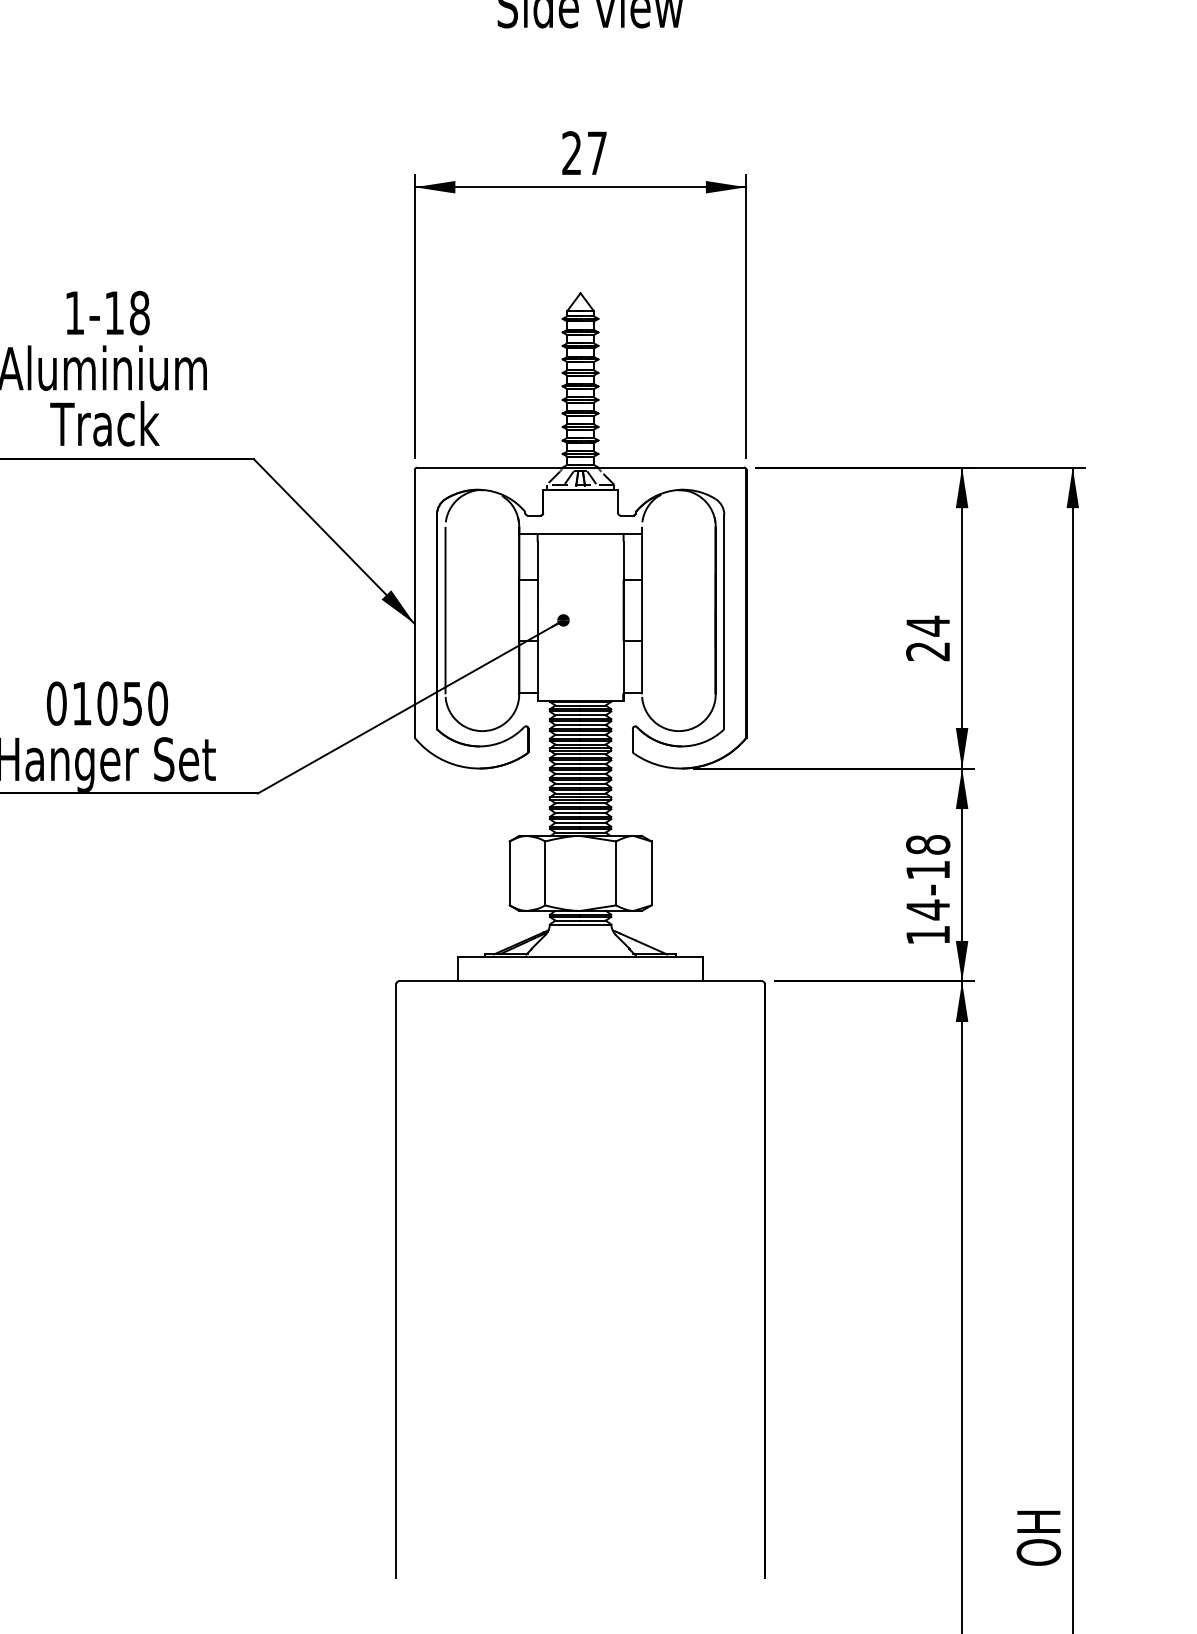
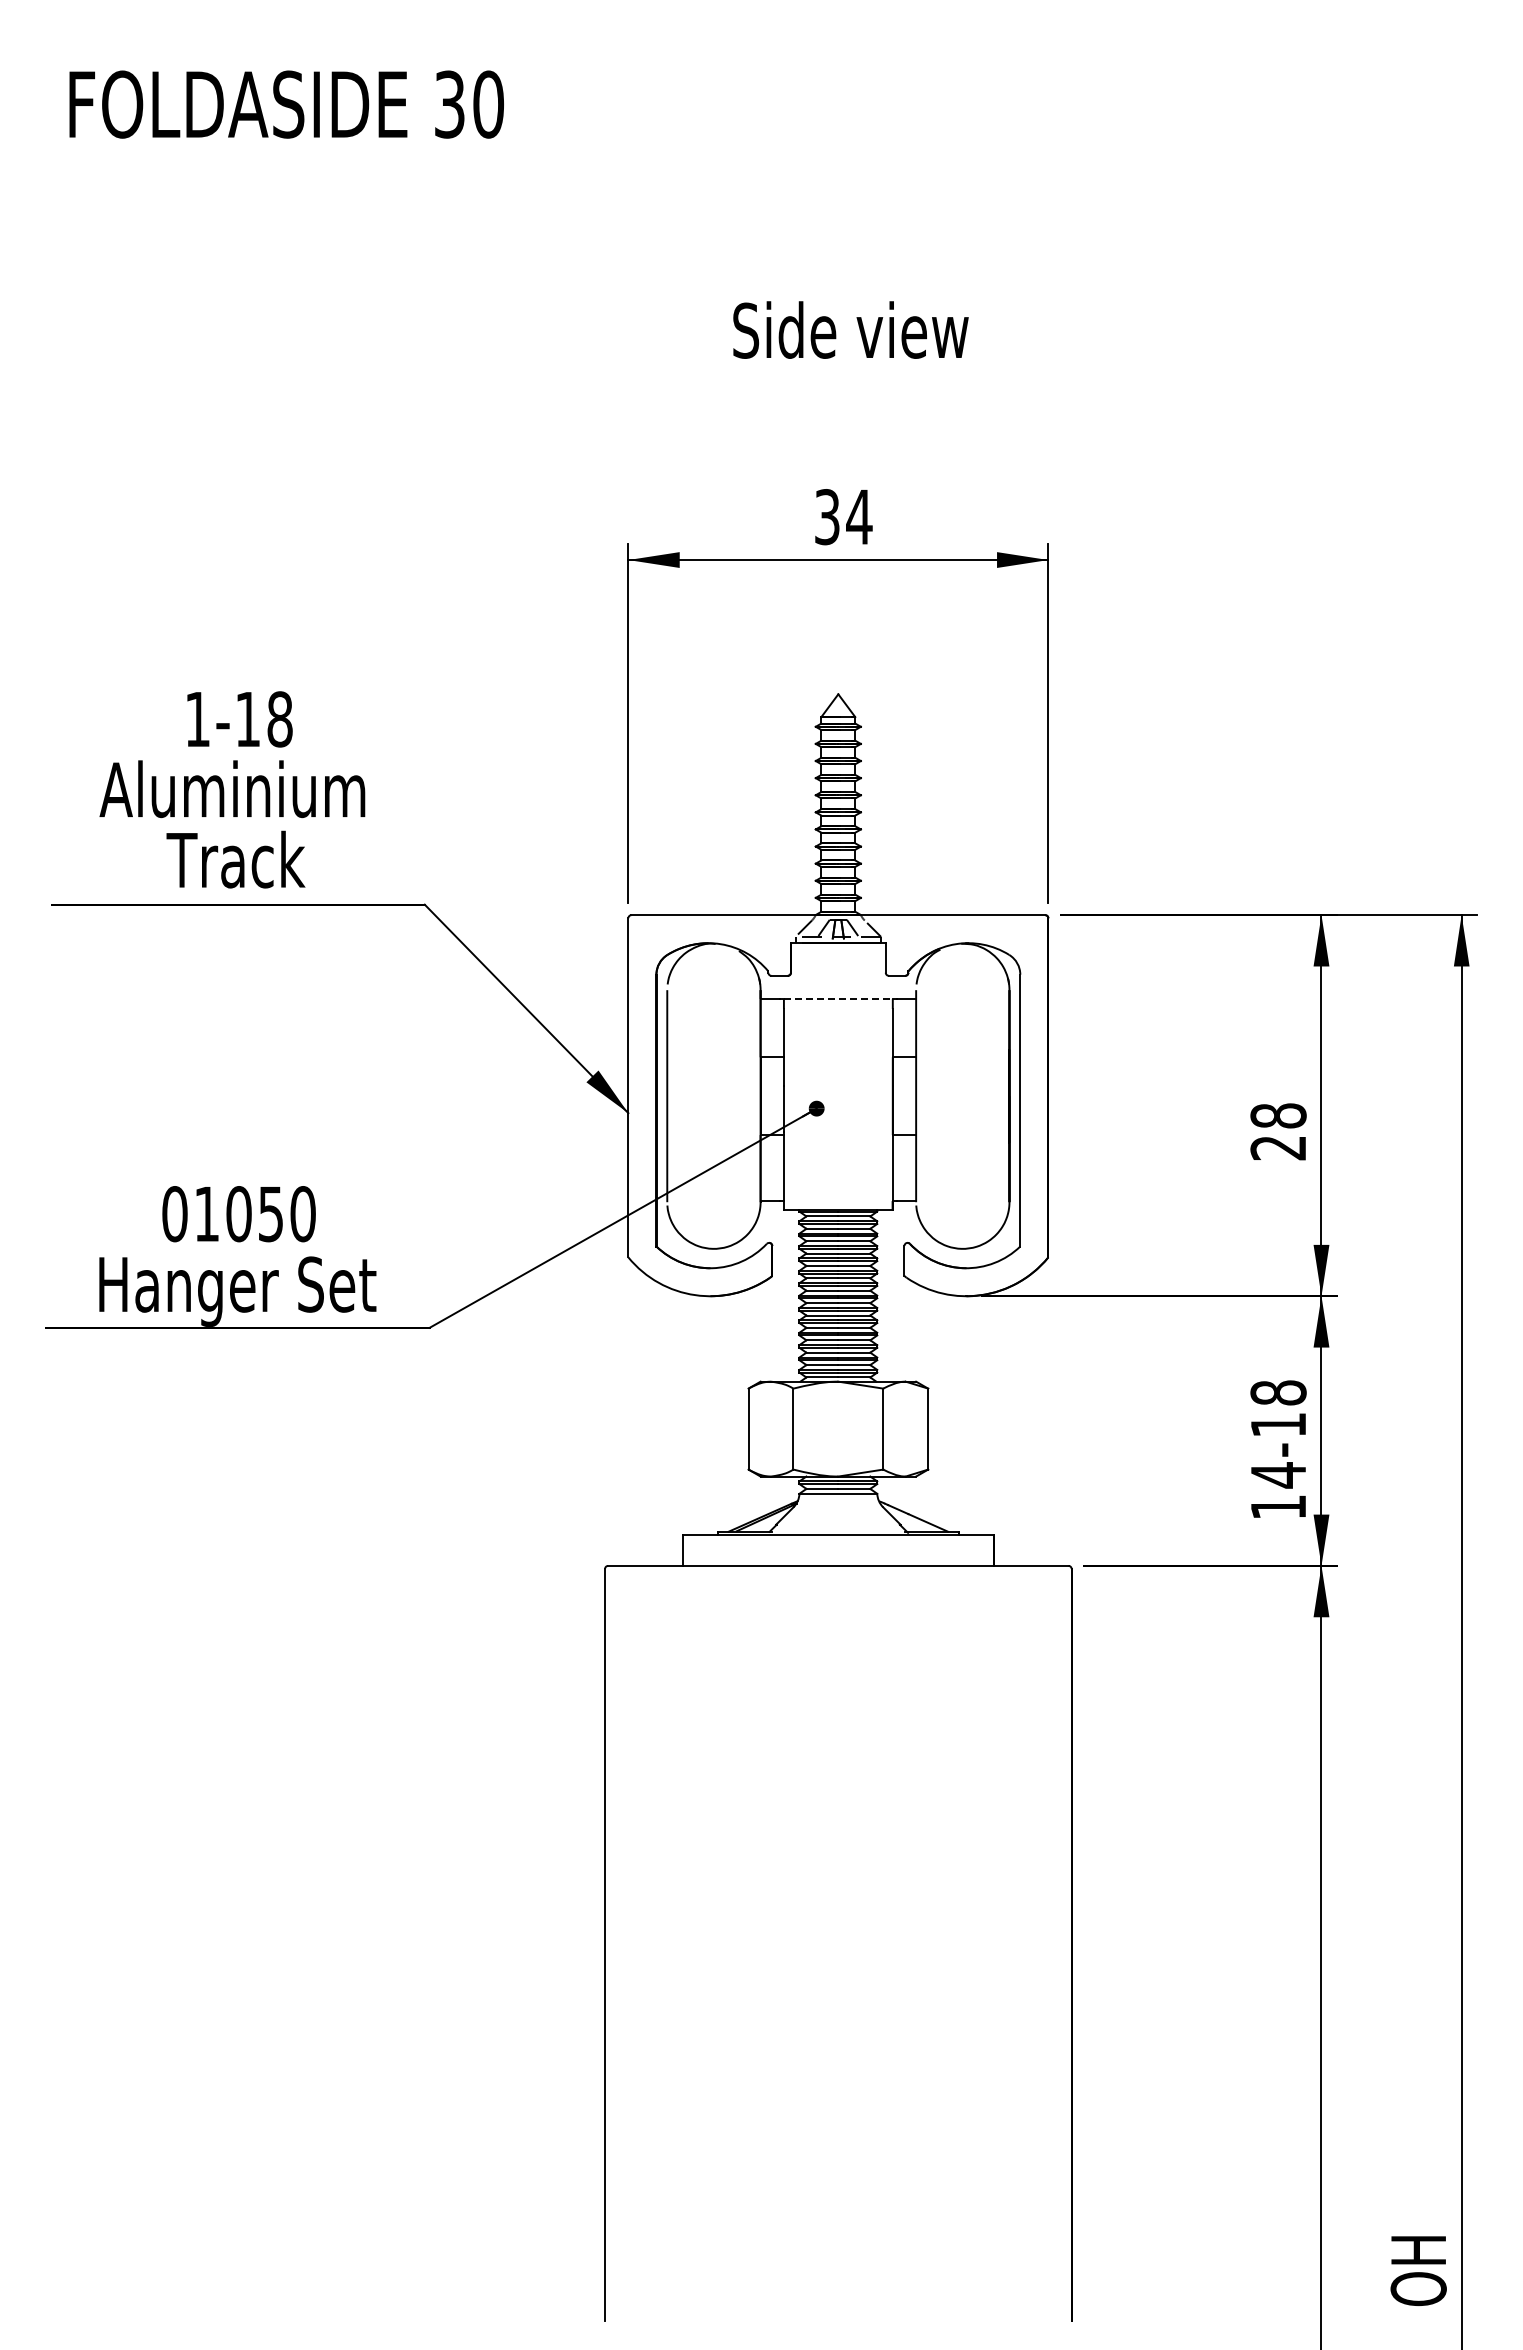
text: (584, 153) -> (843, 517), 27 -> 34
line: (580, 533) -> (838, 998), solid -> dashed
text: (928, 625) -> (1278, 1115), 24 -> 28

